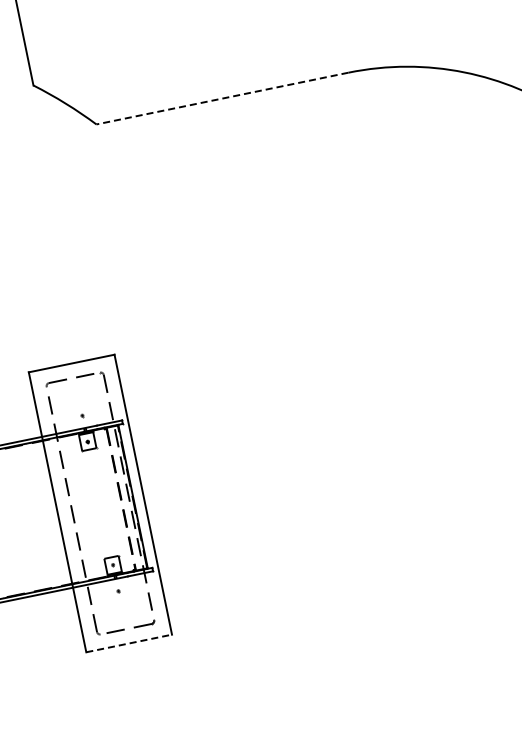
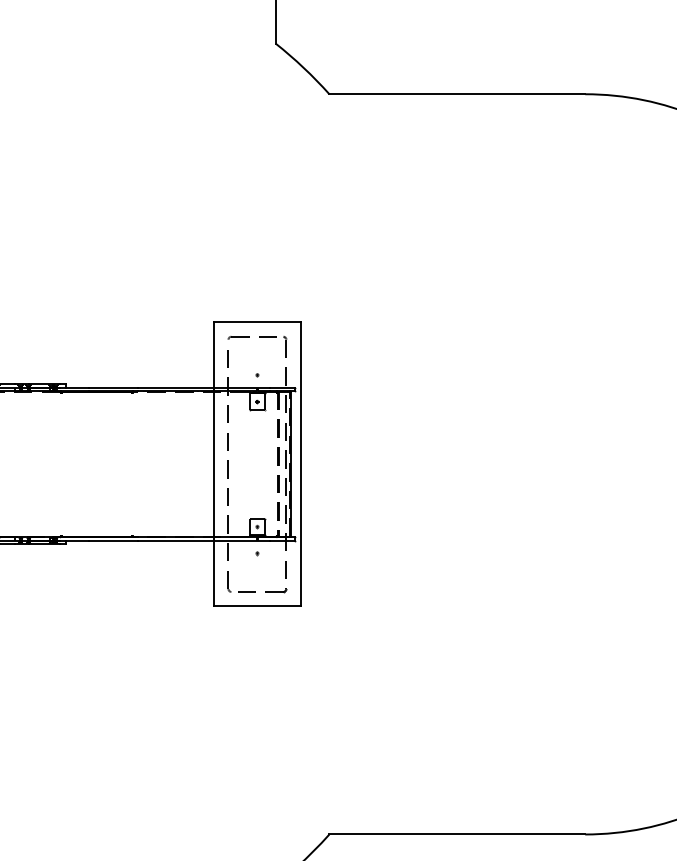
line: (222, 98) -> (457, 94), dashed -> solid
line: (129, 643) -> (257, 606), dashed -> solid

